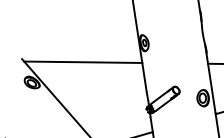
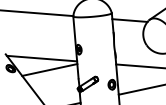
line: (96, 79) -> (49, 69), added

